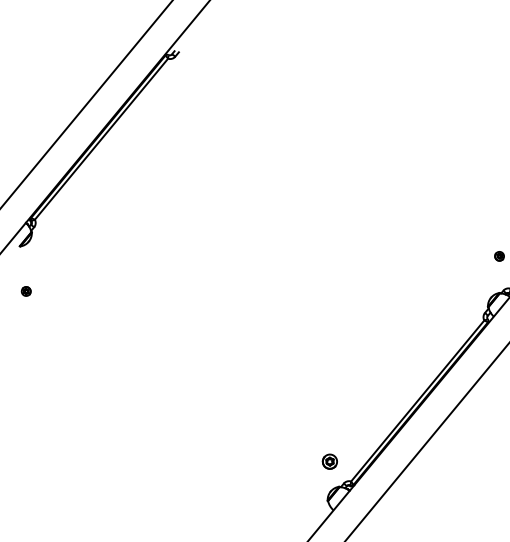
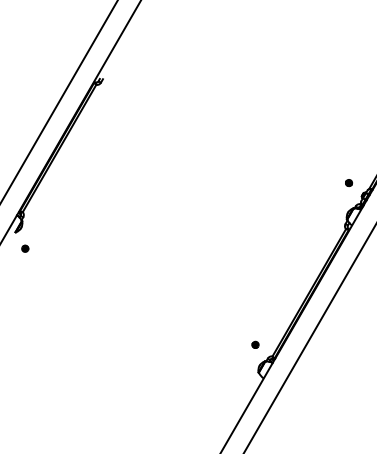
part: (26, 291) -> (25, 248), moved
part: (329, 460) -> (255, 344), size x0.62

